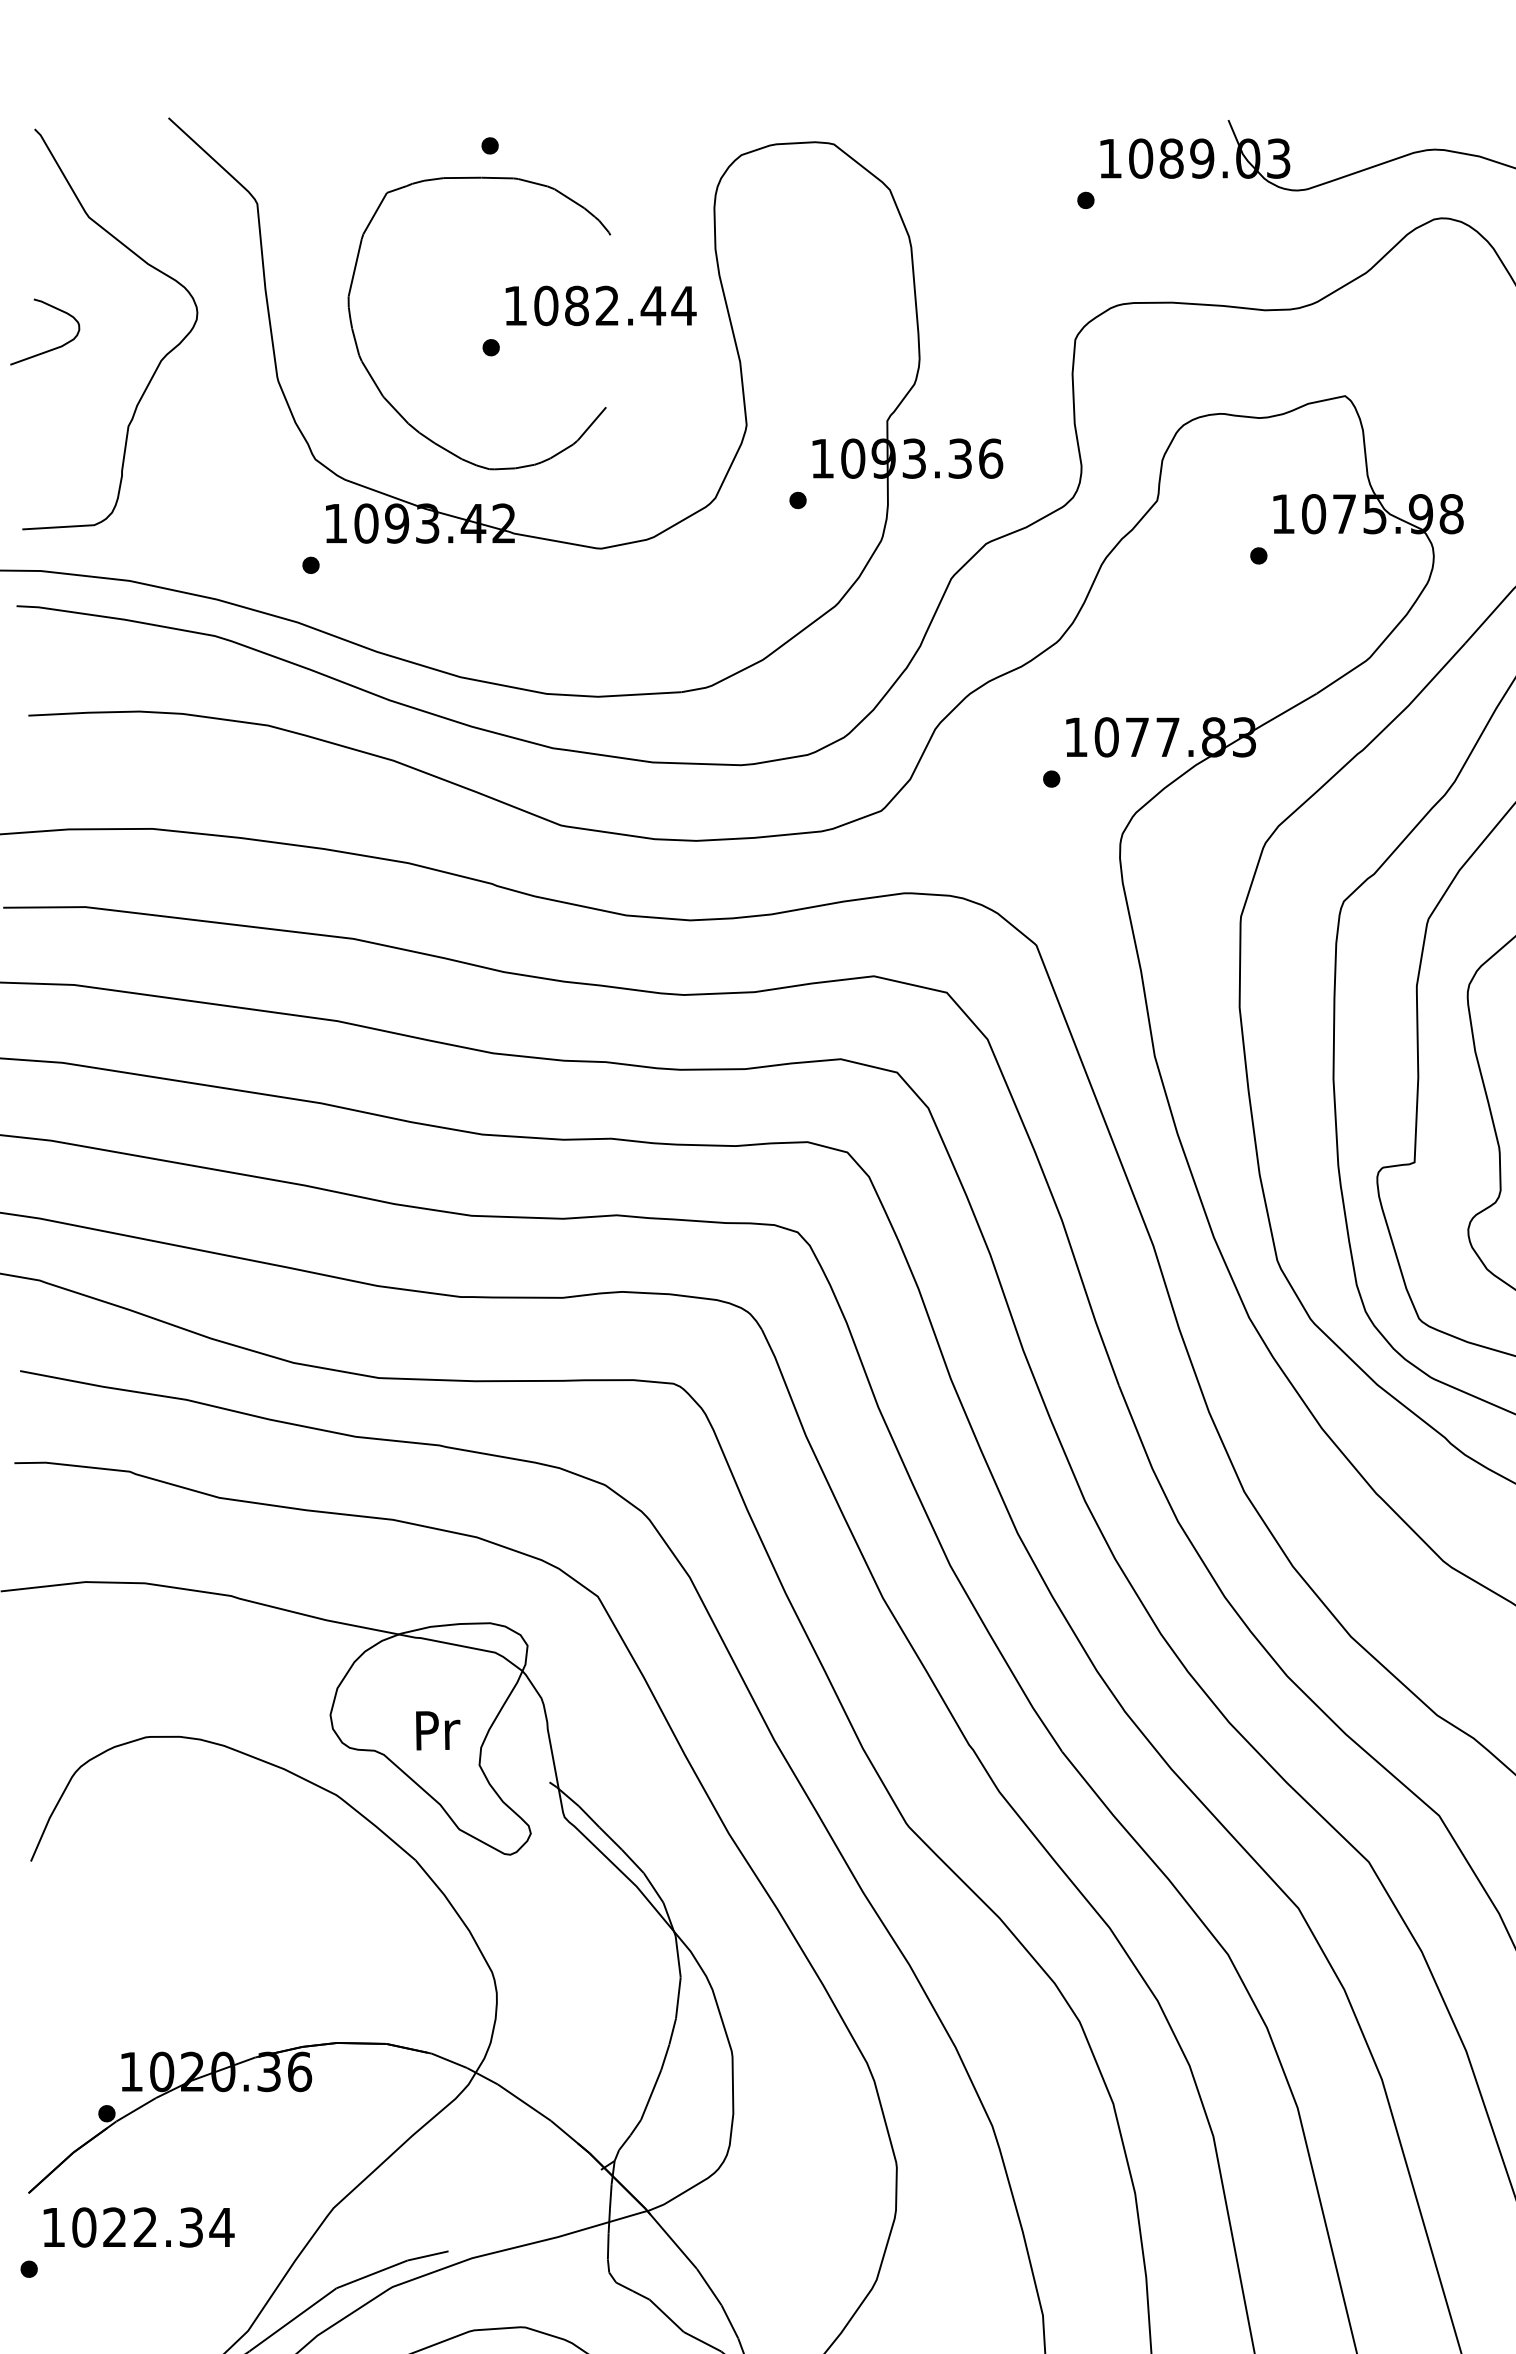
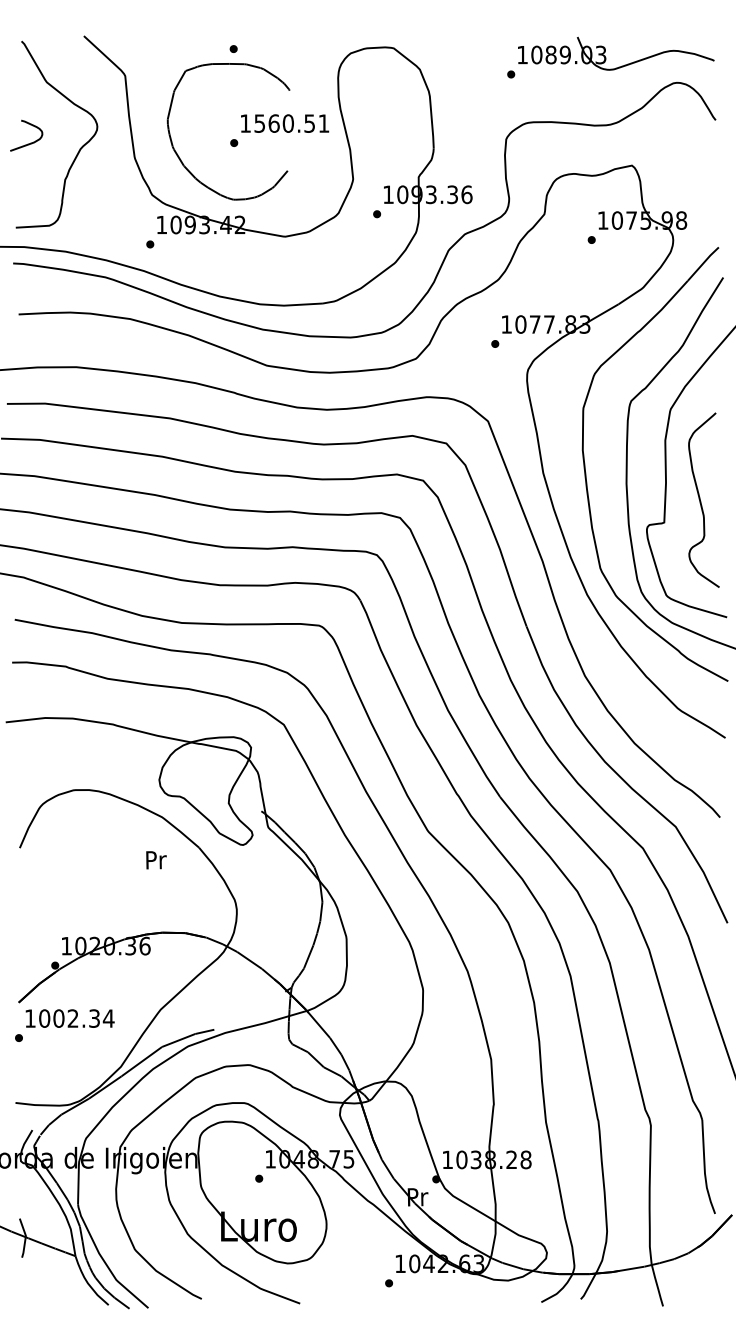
text: (614, 305) -> (291, 123), 1082.44 -> 1560.51
text: (438, 1731) -> (156, 860), moved
text: (113, 2227) -> (58, 1018), 1022.34 -> 1002.34

